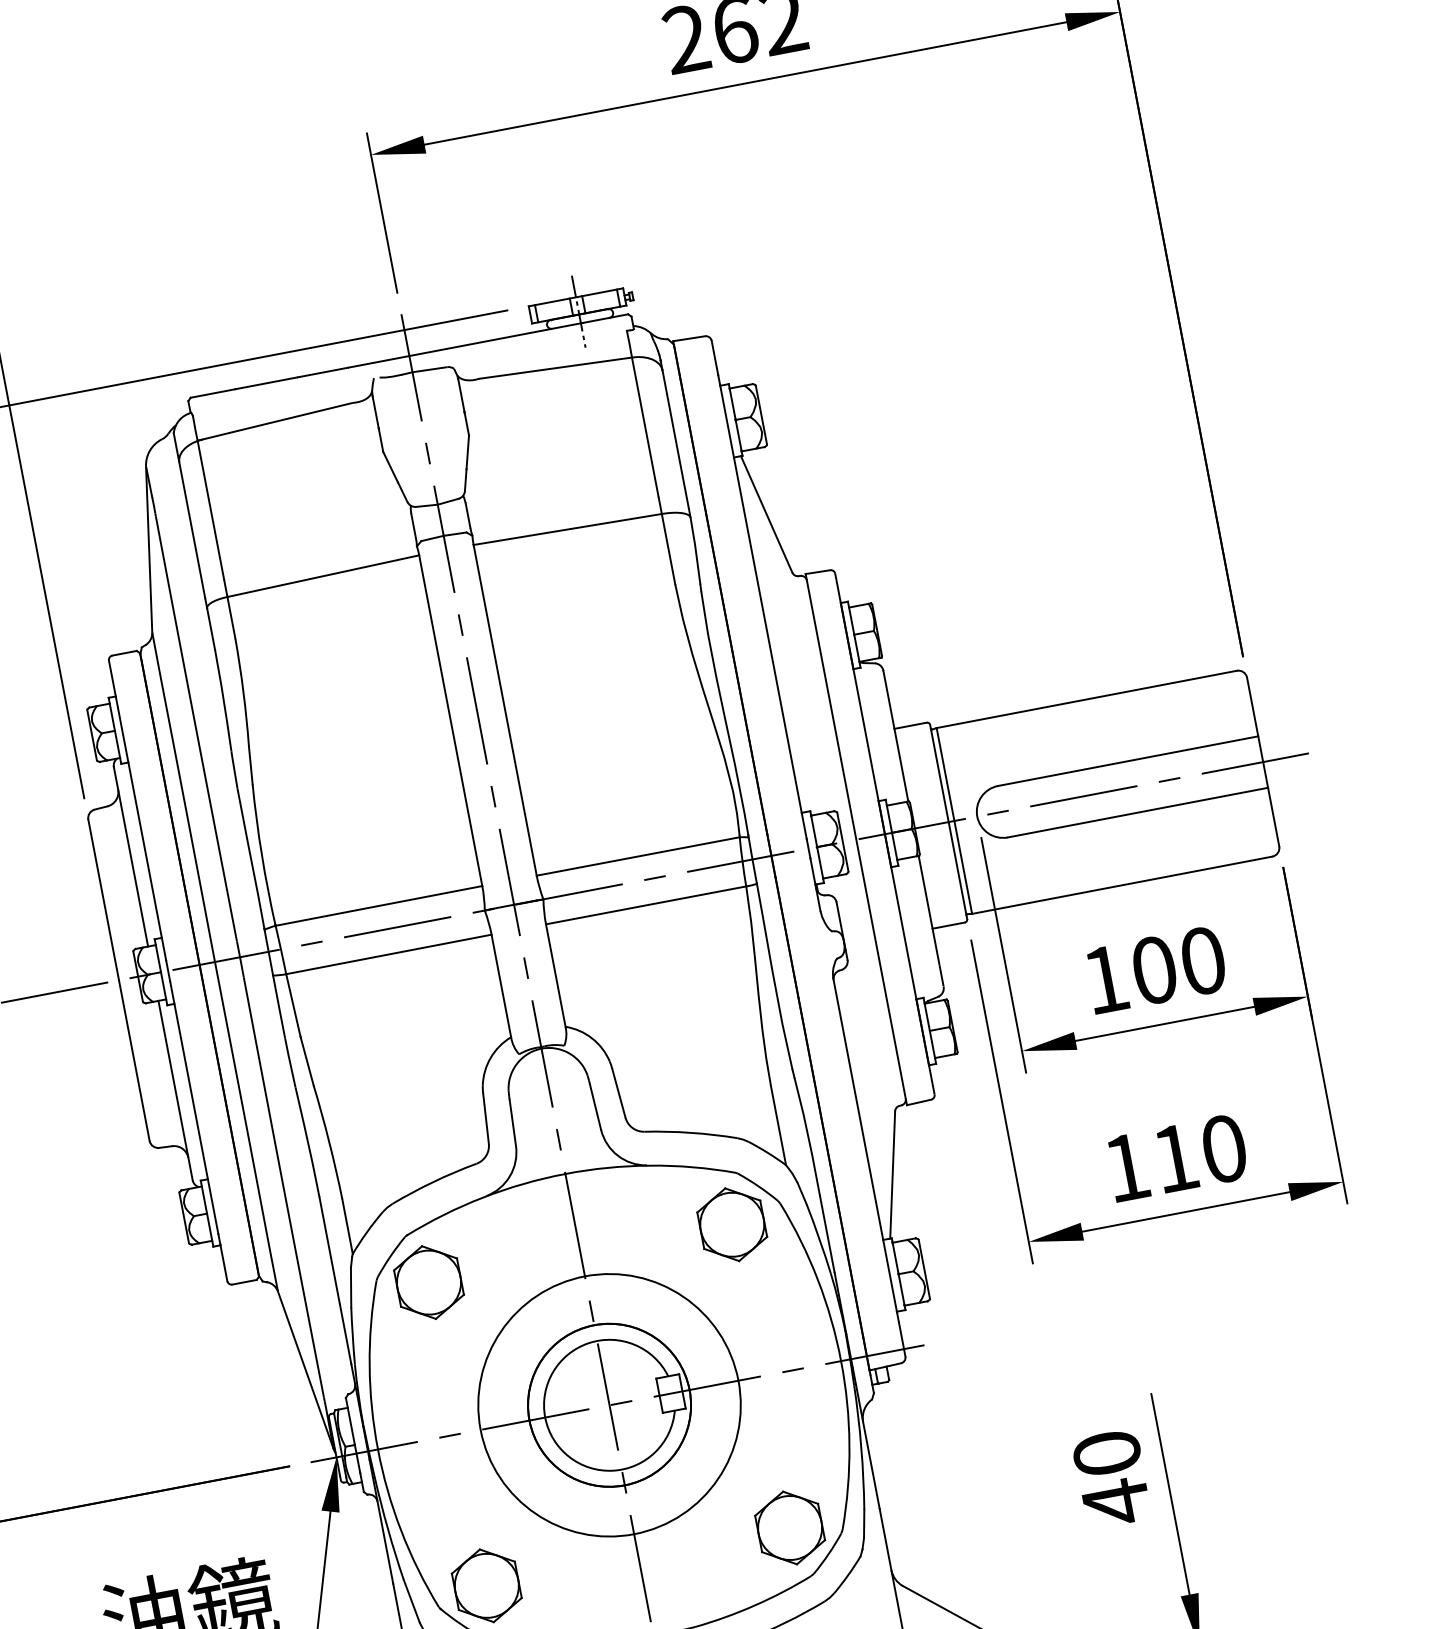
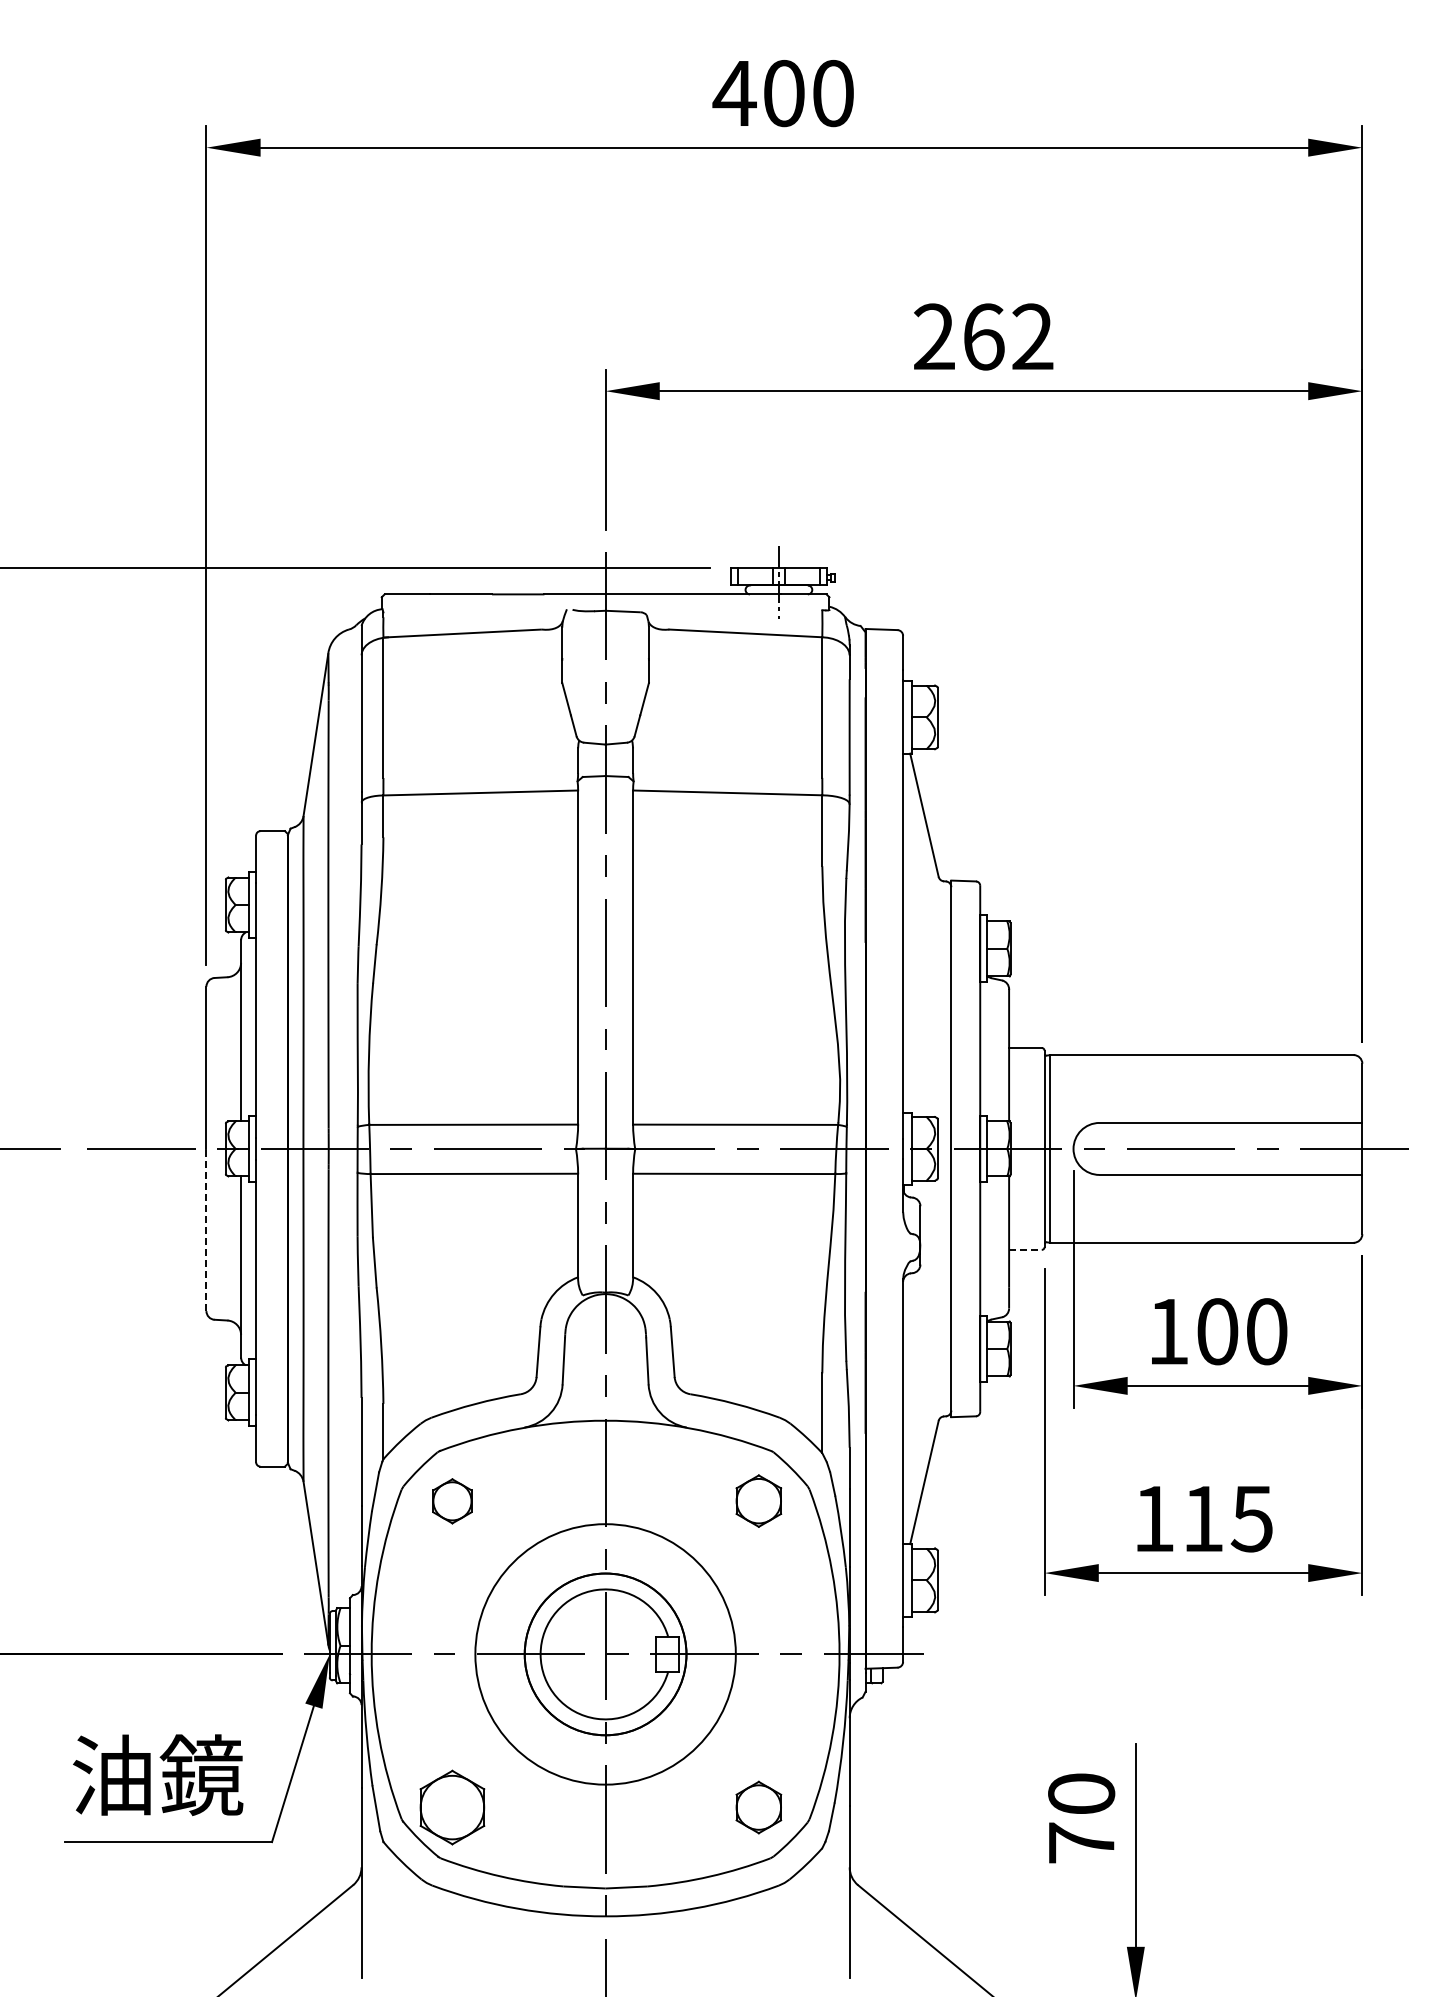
line: (948, 925) -> (1025, 1249), solid -> dashed
line: (134, 1060) -> (206, 1229), solid -> dashed
text: (1223, 1148) -> (1251, 1518), 110 -> 115
part: (731, 1224) -> (758, 1500), size x0.7
part: (429, 1282) -> (452, 1501), size x0.6
text: (1116, 1502) -> (1081, 1843), 40 -> 70
part: (789, 1527) -> (758, 1807), size x0.7

